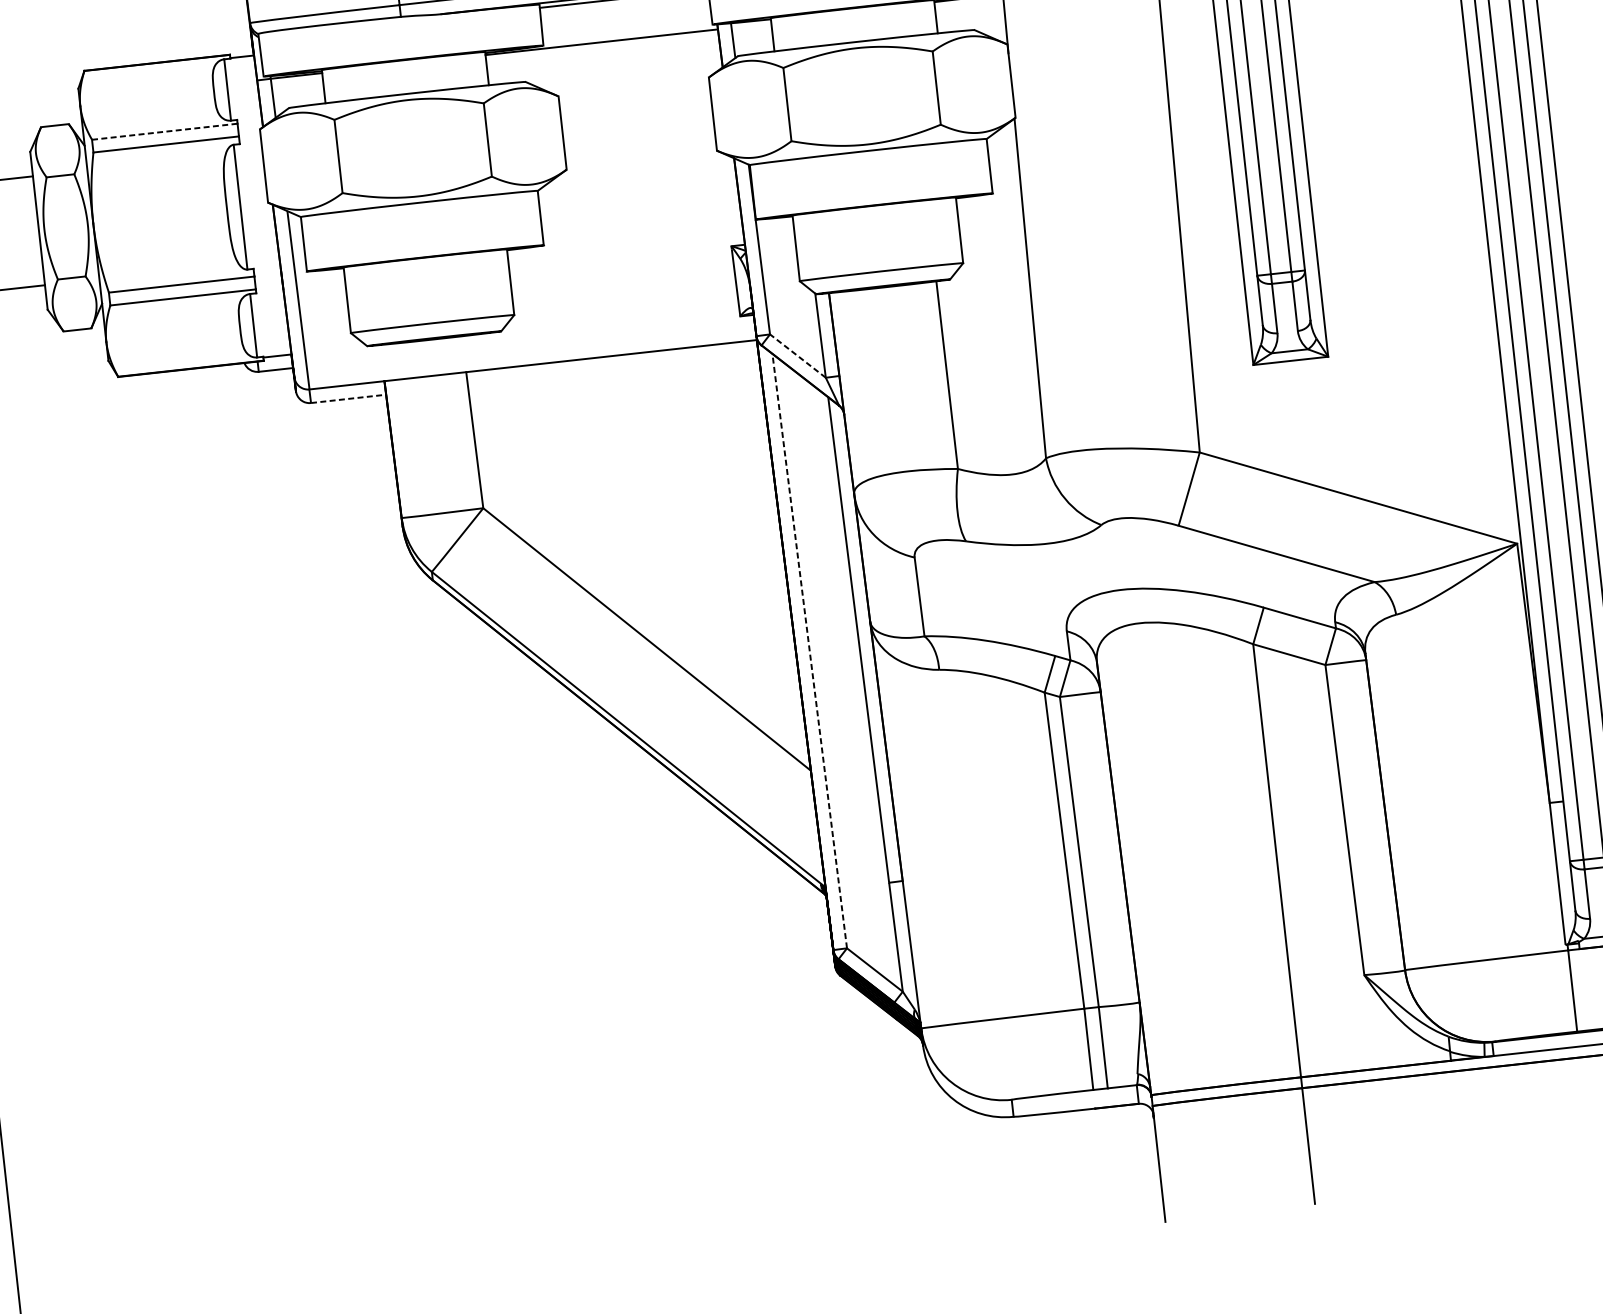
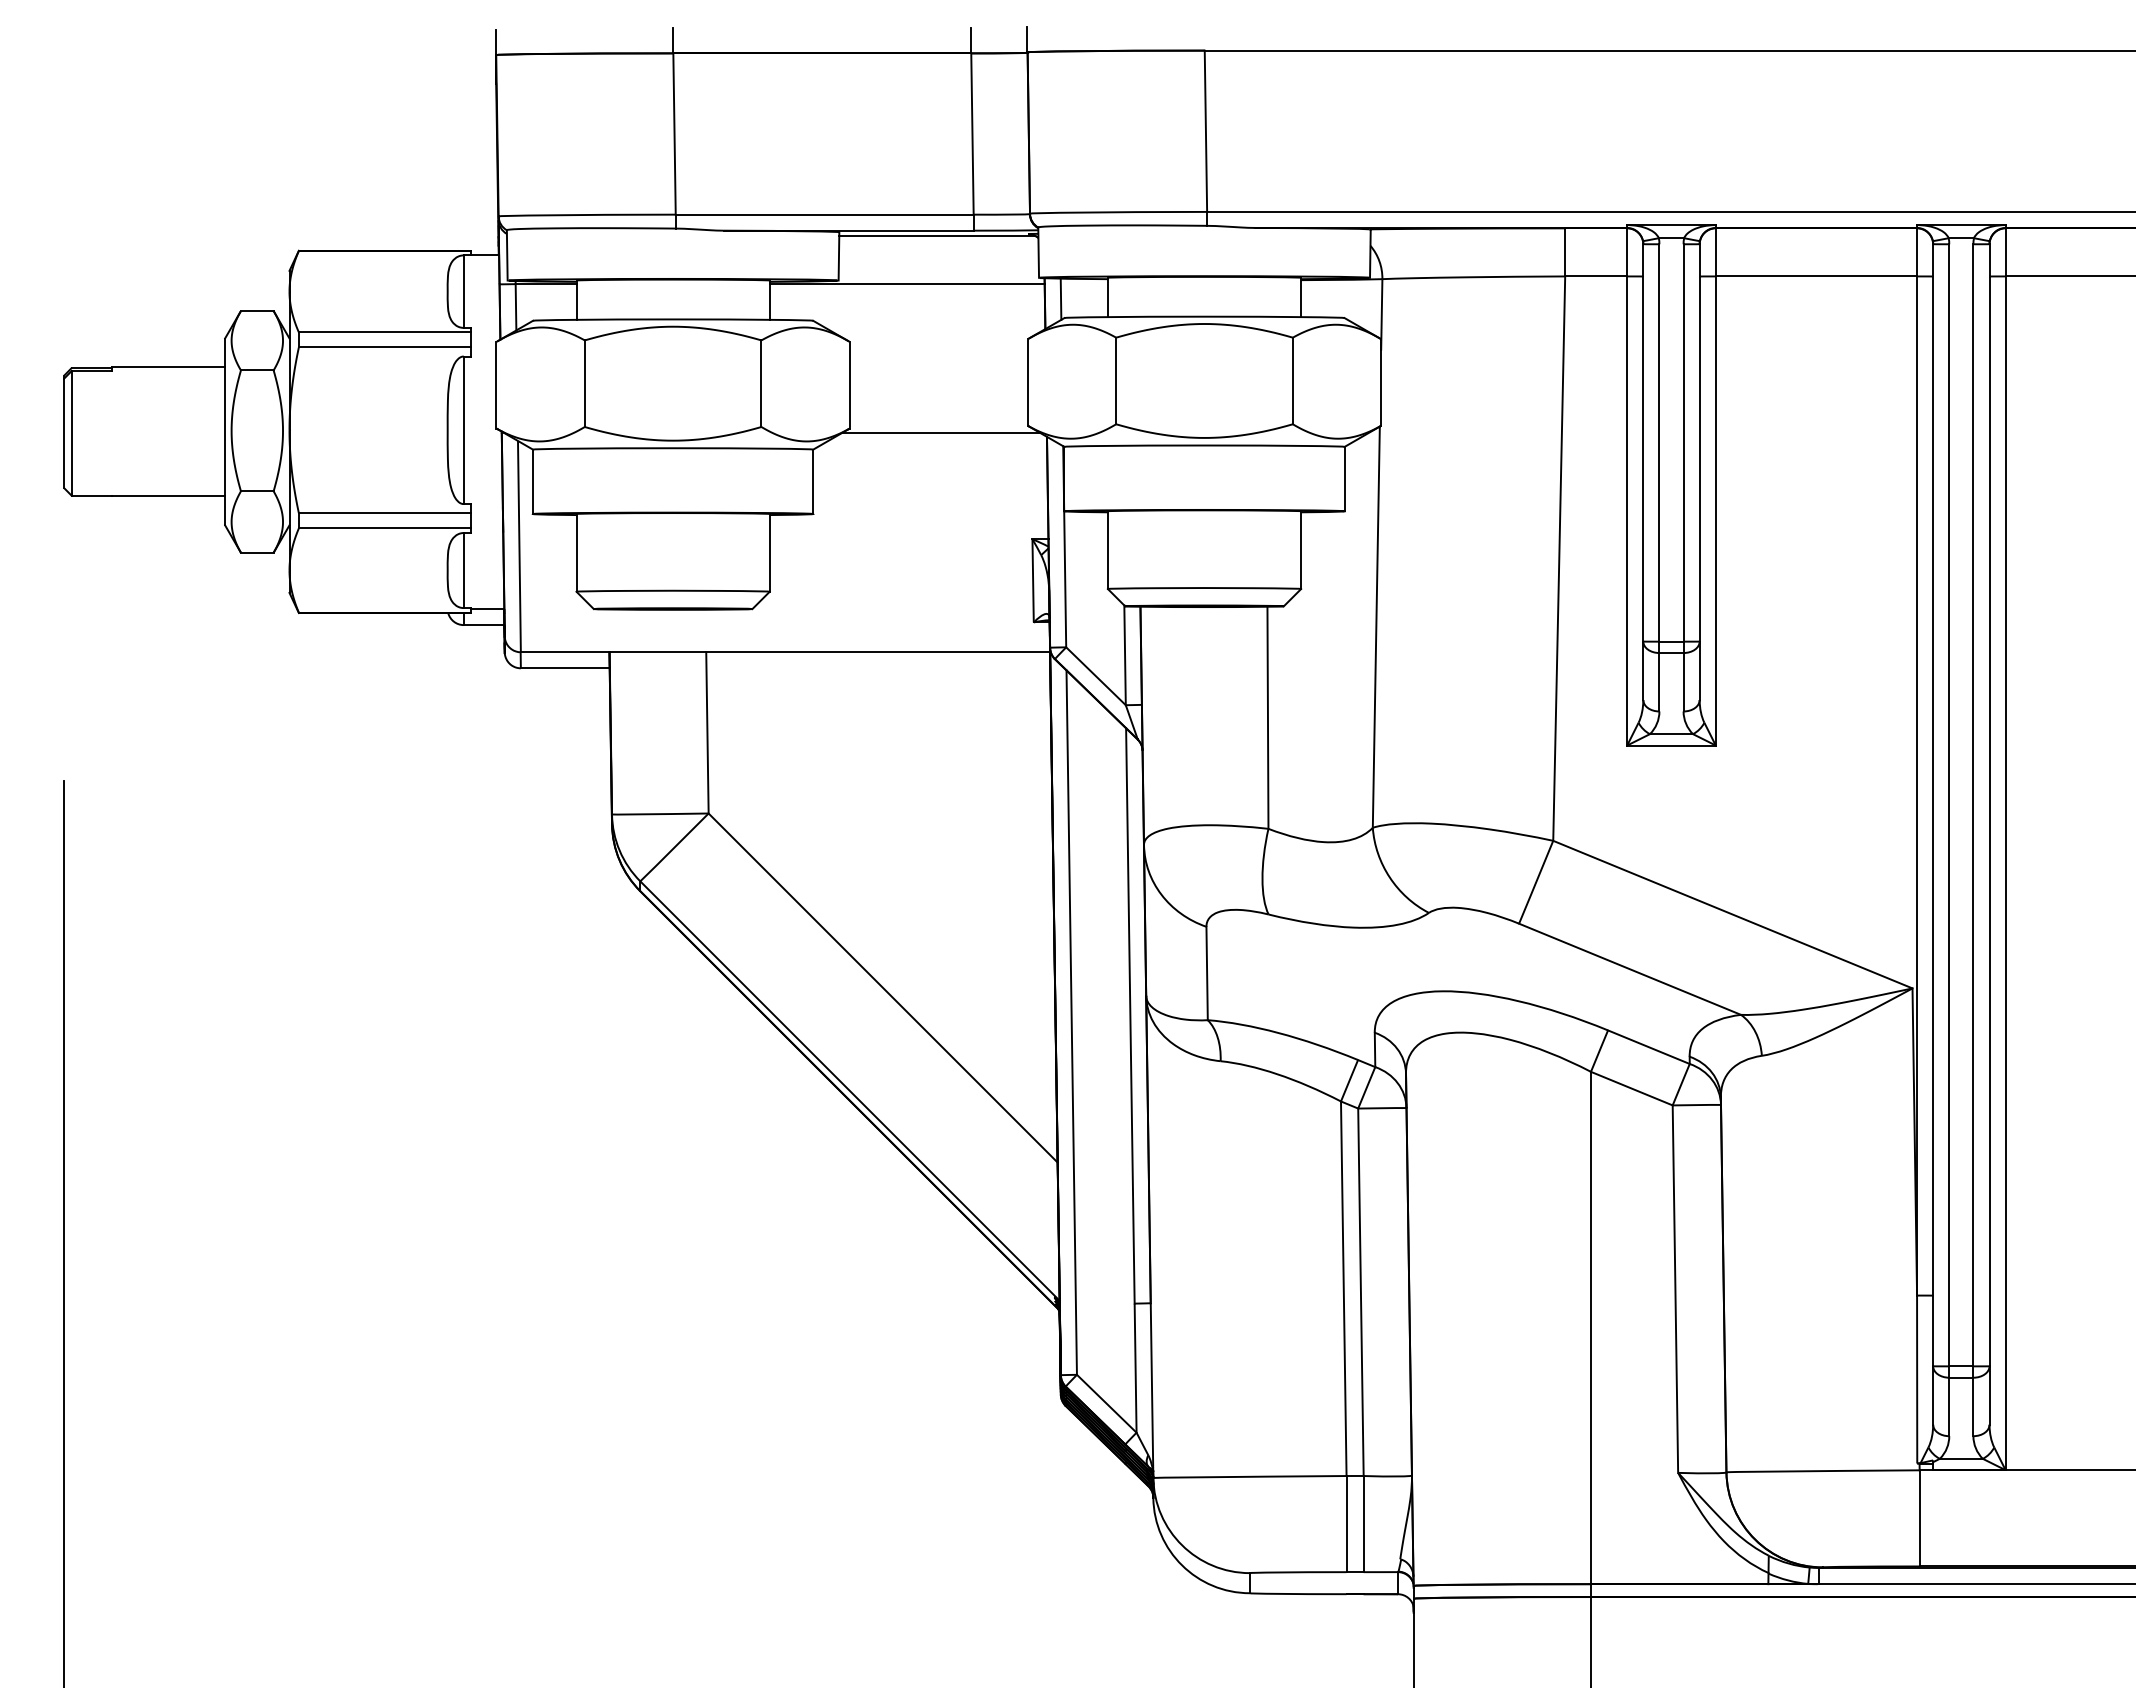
line: (165, 131) -> (385, 332), dashed -> solid
line: (643, 164) -> (940, 432), added
line: (798, 356) -> (1096, 676), dashed -> solid
line: (348, 399) -> (565, 668), dashed -> solid
line: (809, 651) -> (1071, 1022), dashed -> solid

